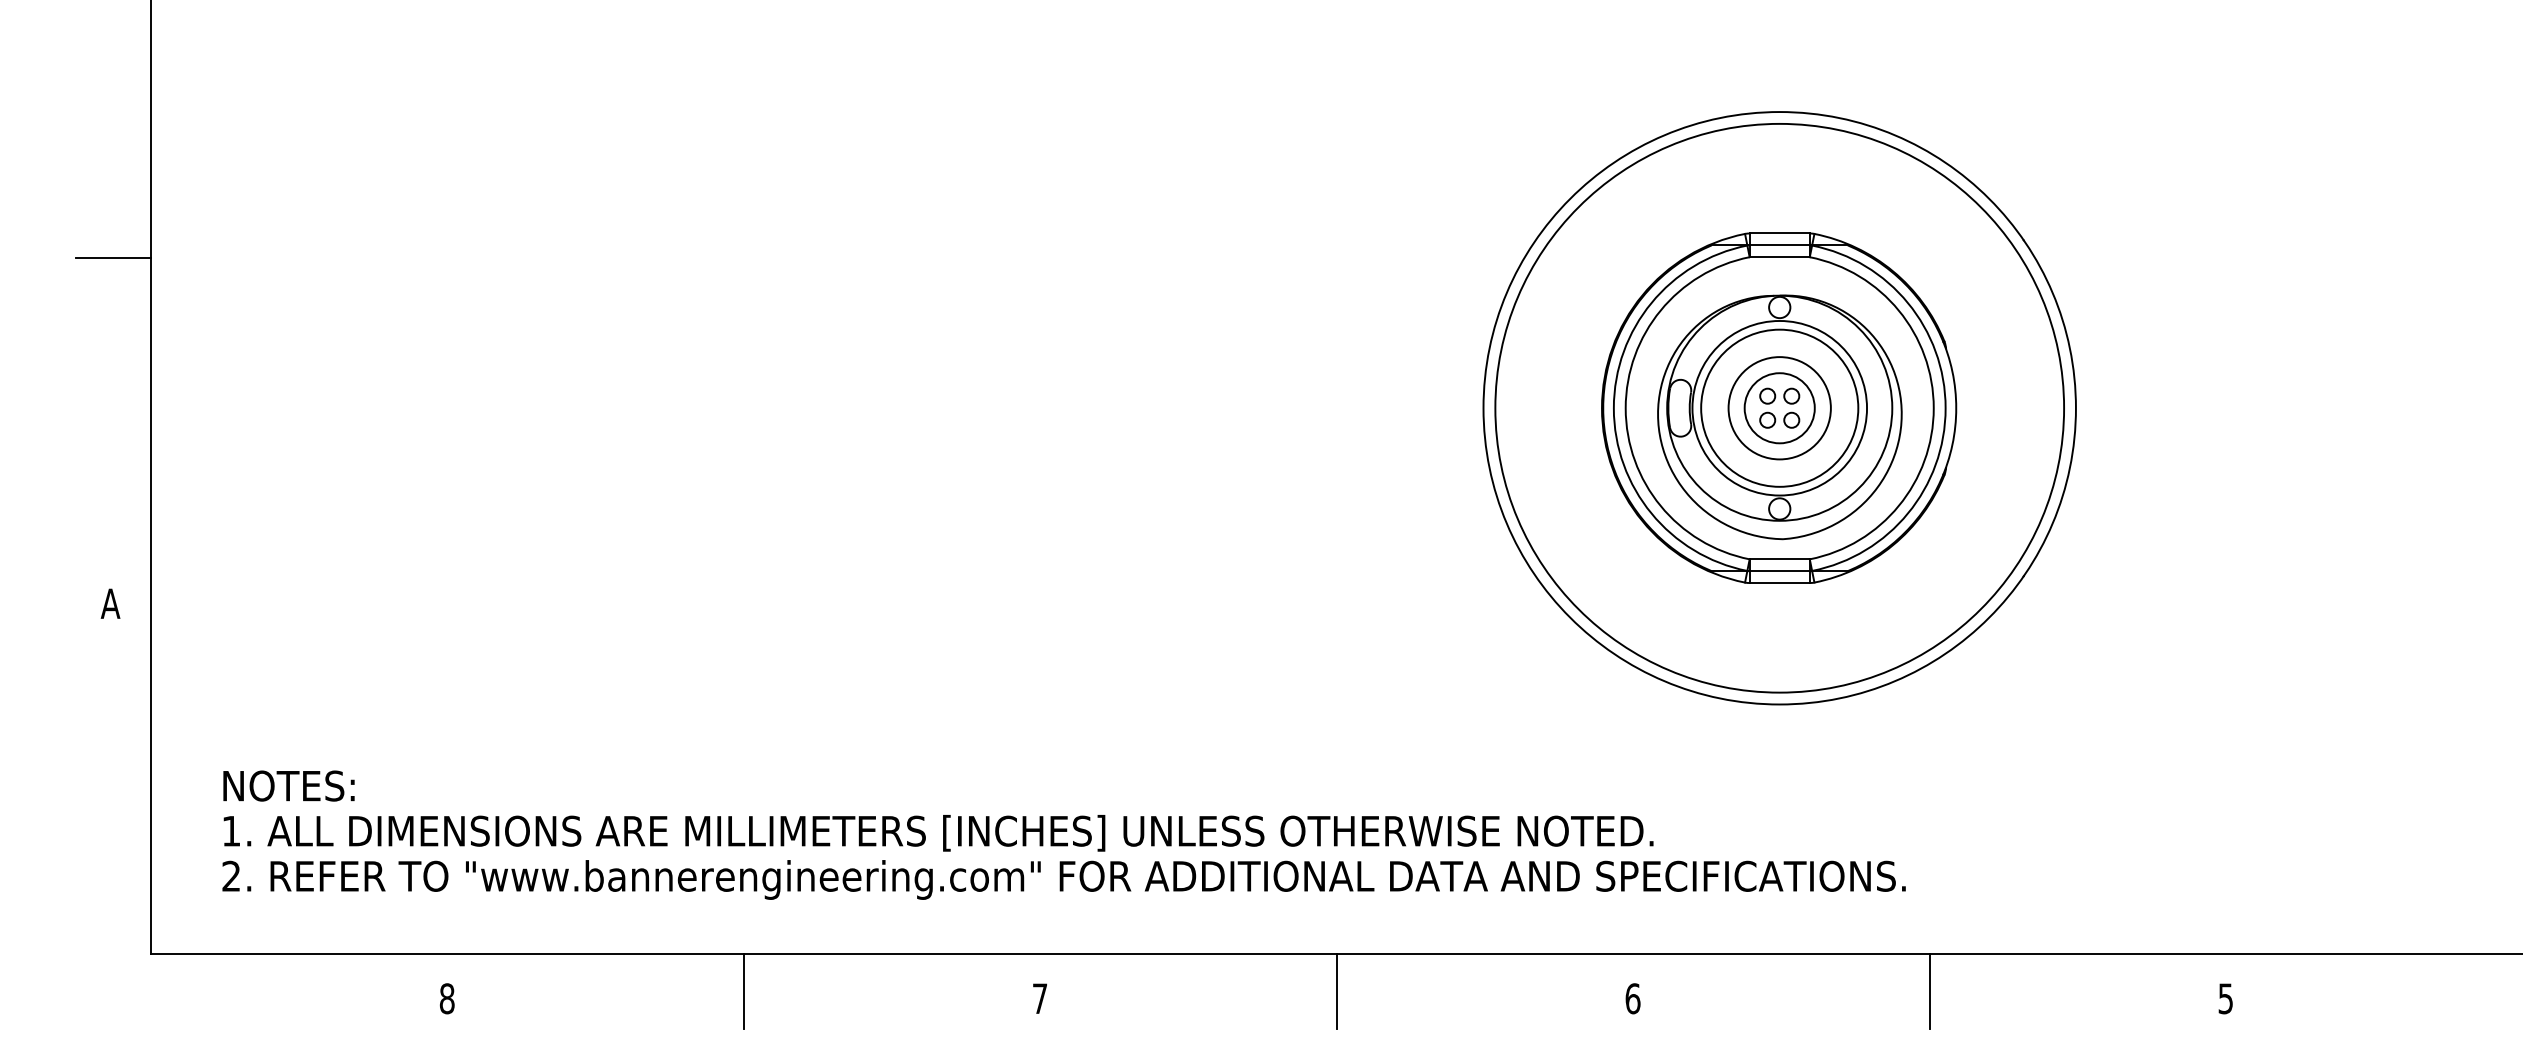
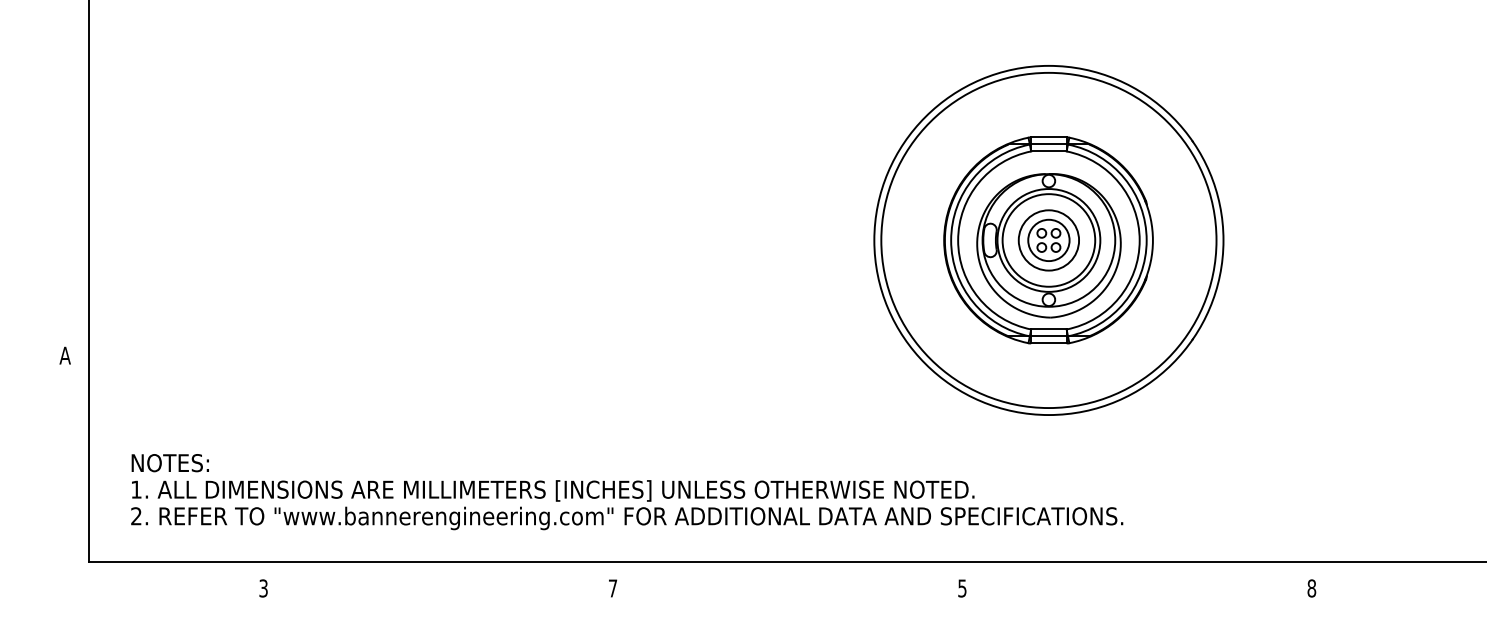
line: (112, 257) -> (66, 151), removed
line: (743, 990) -> (438, 583), removed
line: (1336, 990) -> (787, 583), removed
line: (1930, 990) -> (1137, 583), removed
text: (447, 998) -> (263, 588), 8 -> 3
text: (1633, 998) -> (962, 588), 6 -> 5
text: (2225, 998) -> (1311, 588), 5 -> 8

